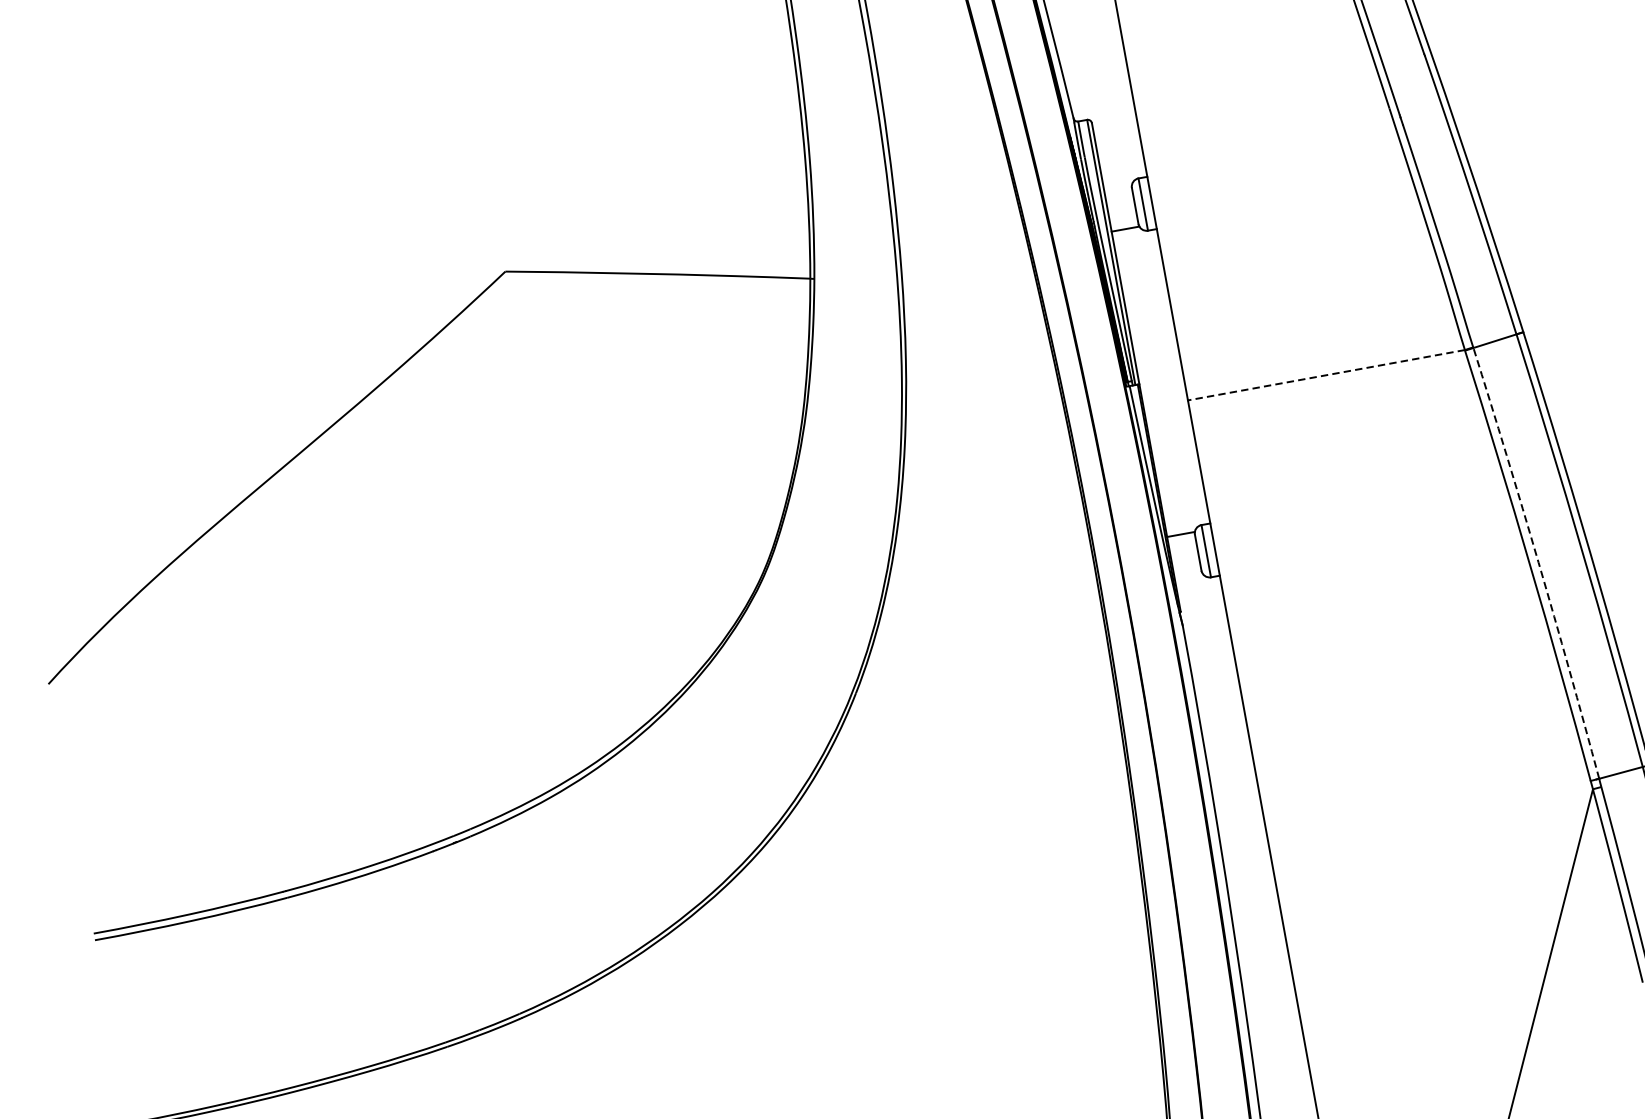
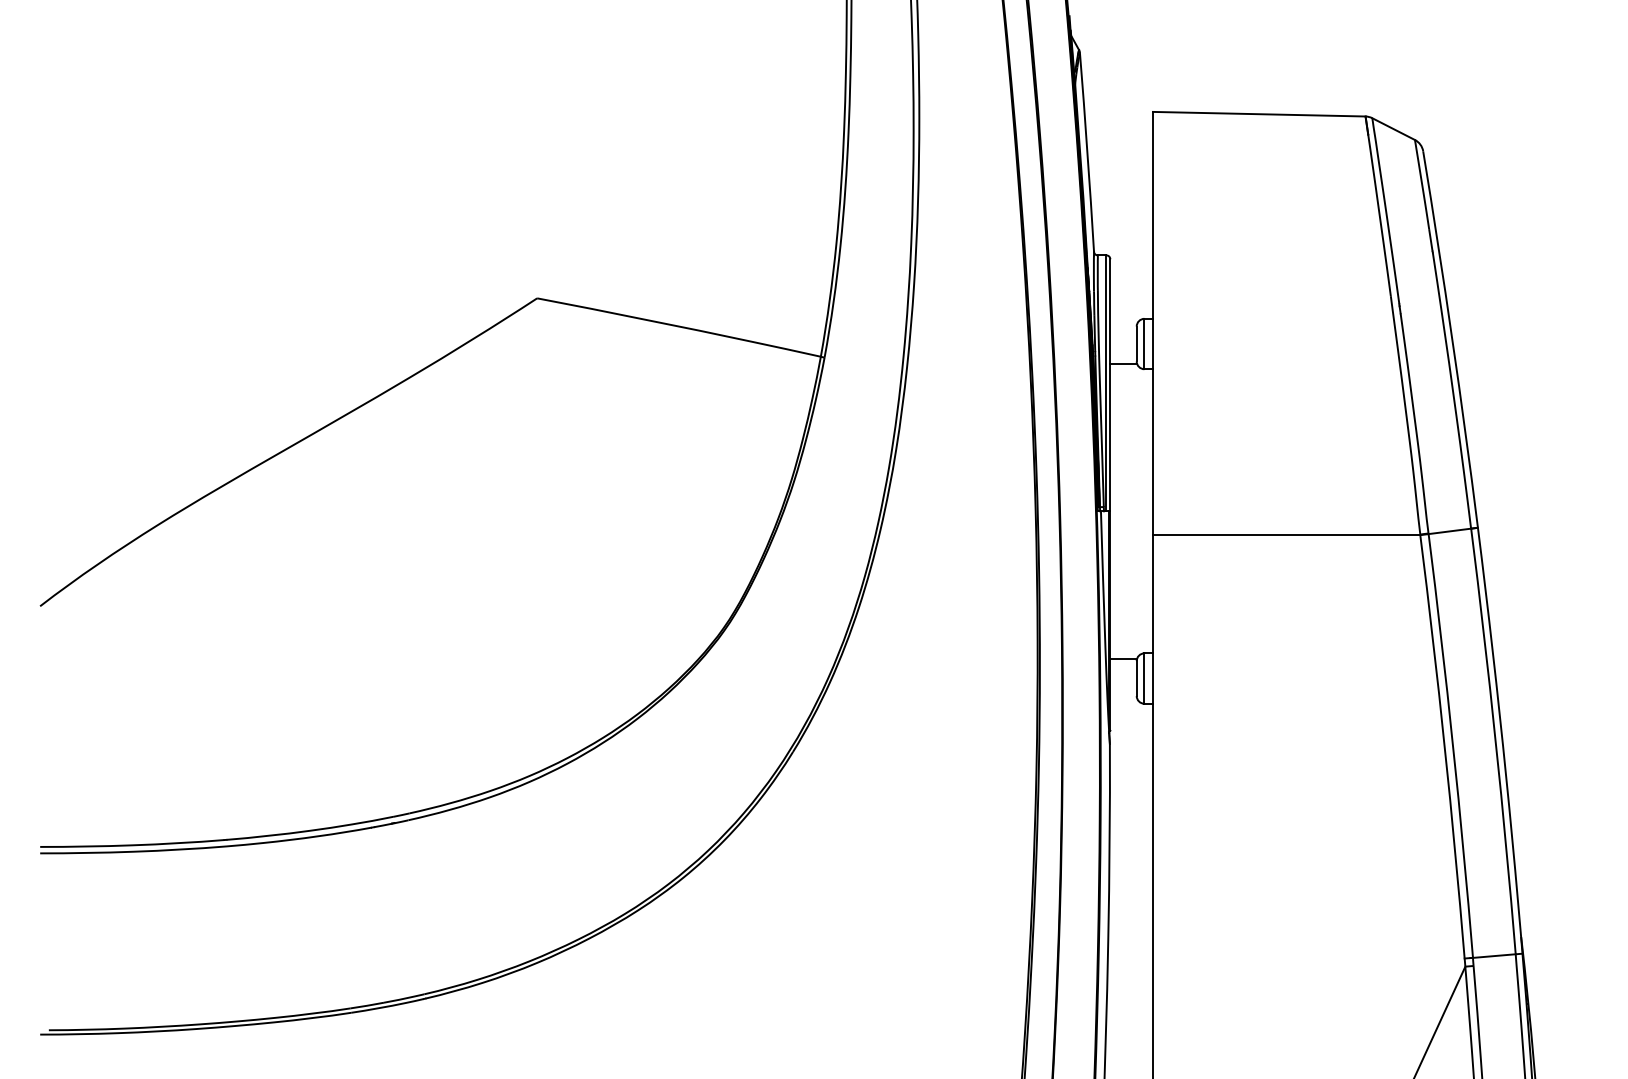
line: (1326, 375) -> (1286, 534), dashed -> solid
arc: (1539, 562) -> (1453, 745), dashed -> solid

